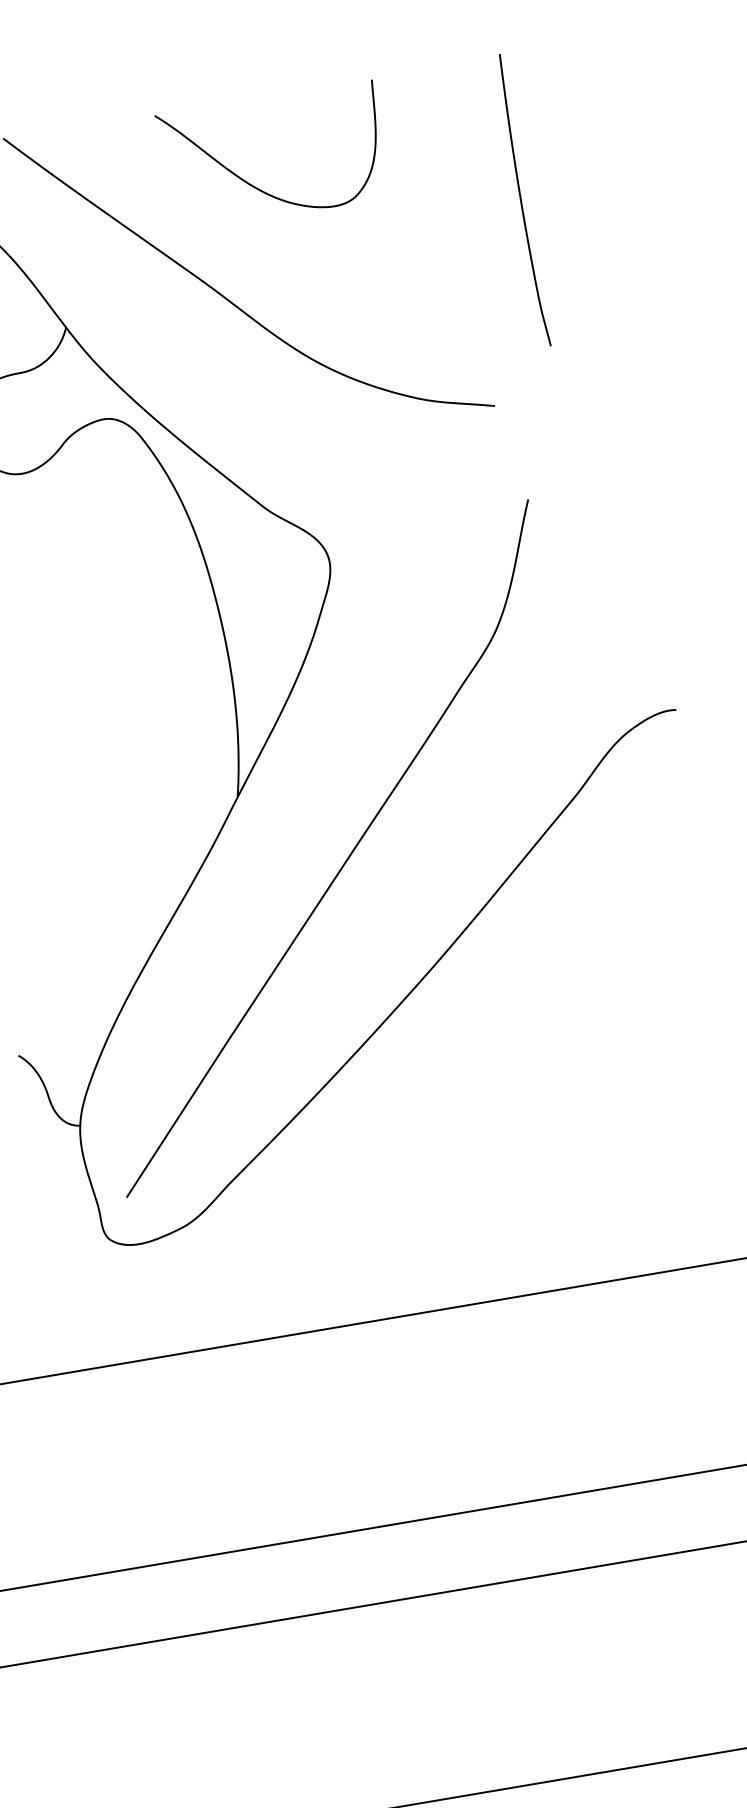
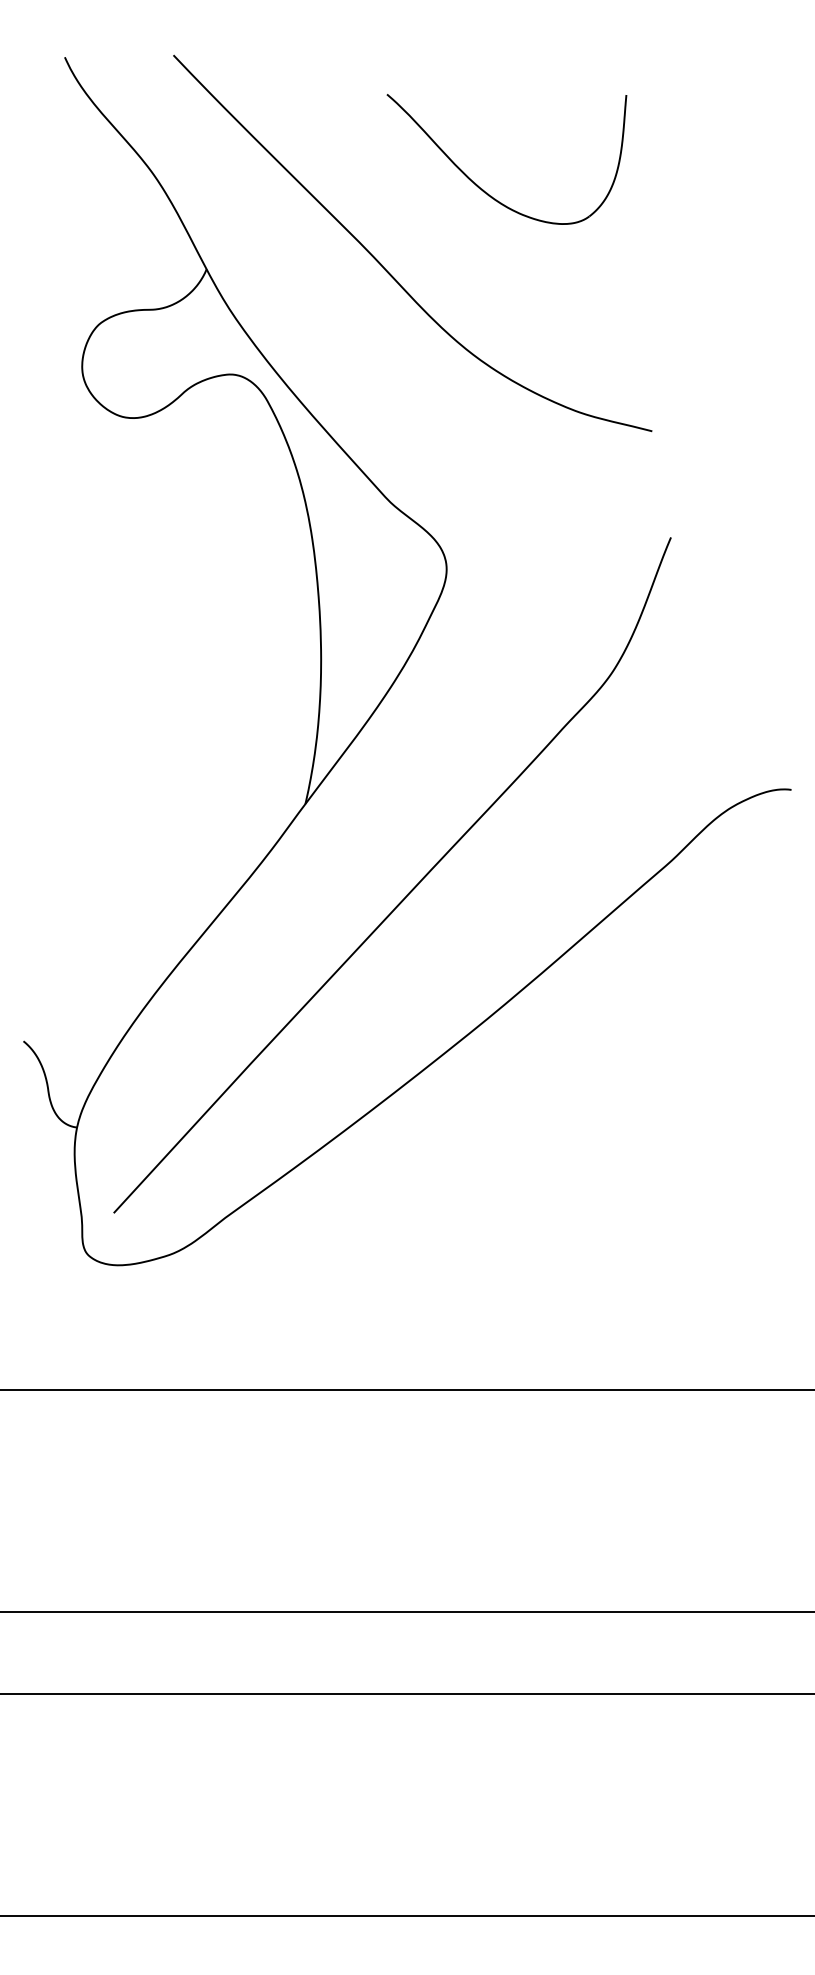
part: (256, 187) -> (483, 189), moved
curve: (521, 200) -> (718, 215), removed

